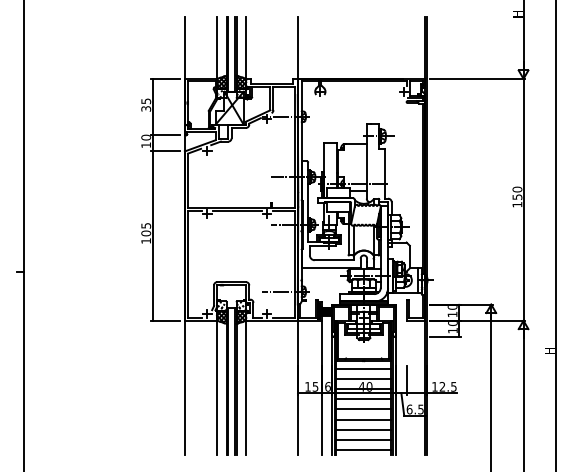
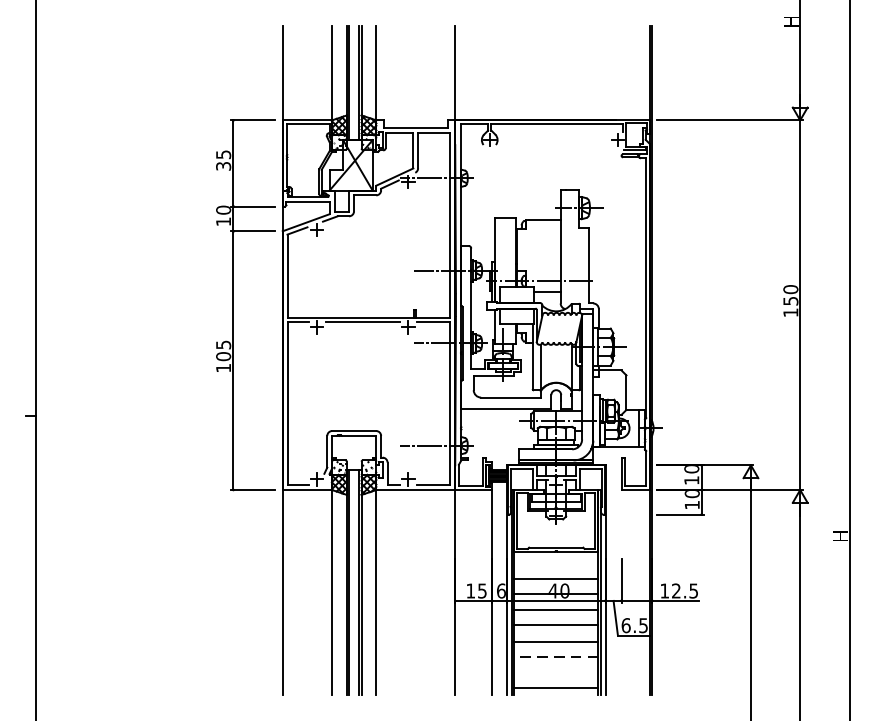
line: (363, 368) -> (555, 562), removed
line: (363, 430) -> (555, 657), solid -> dashed
line: (363, 440) -> (555, 672), removed

